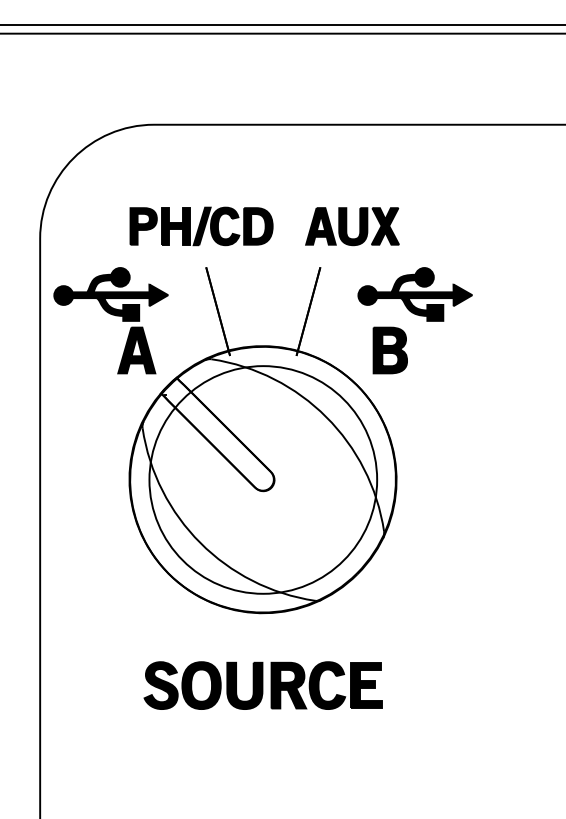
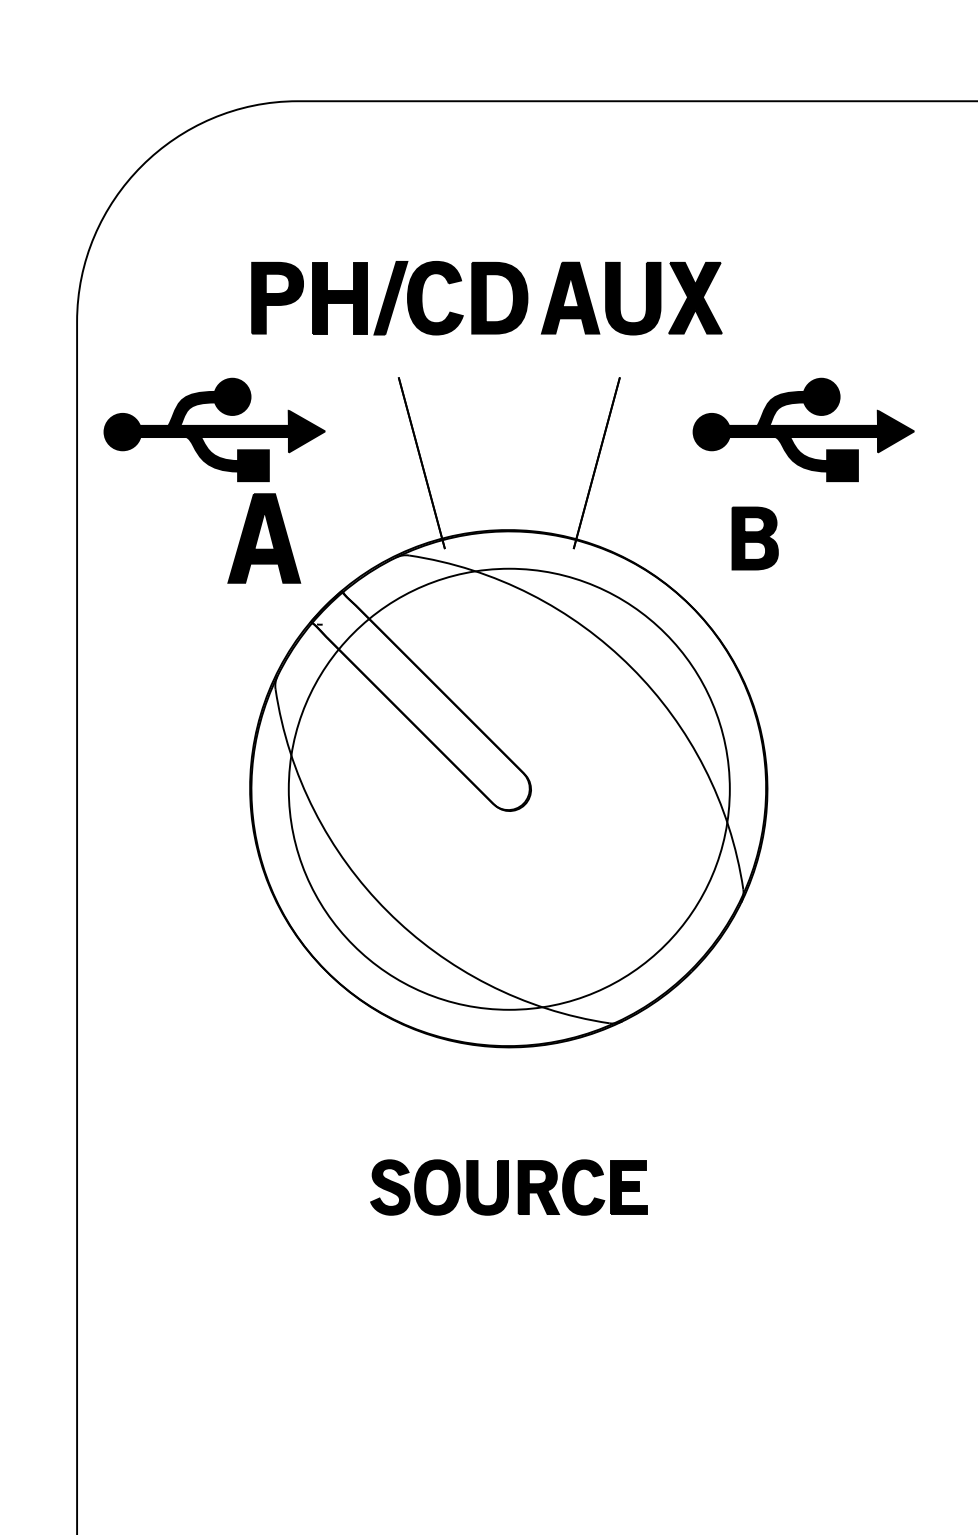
part: (352, 226) -> (631, 298), moved
part: (389, 350) -> (753, 538), size x0.7
part: (262, 685) -> (507, 1187), size x0.6

